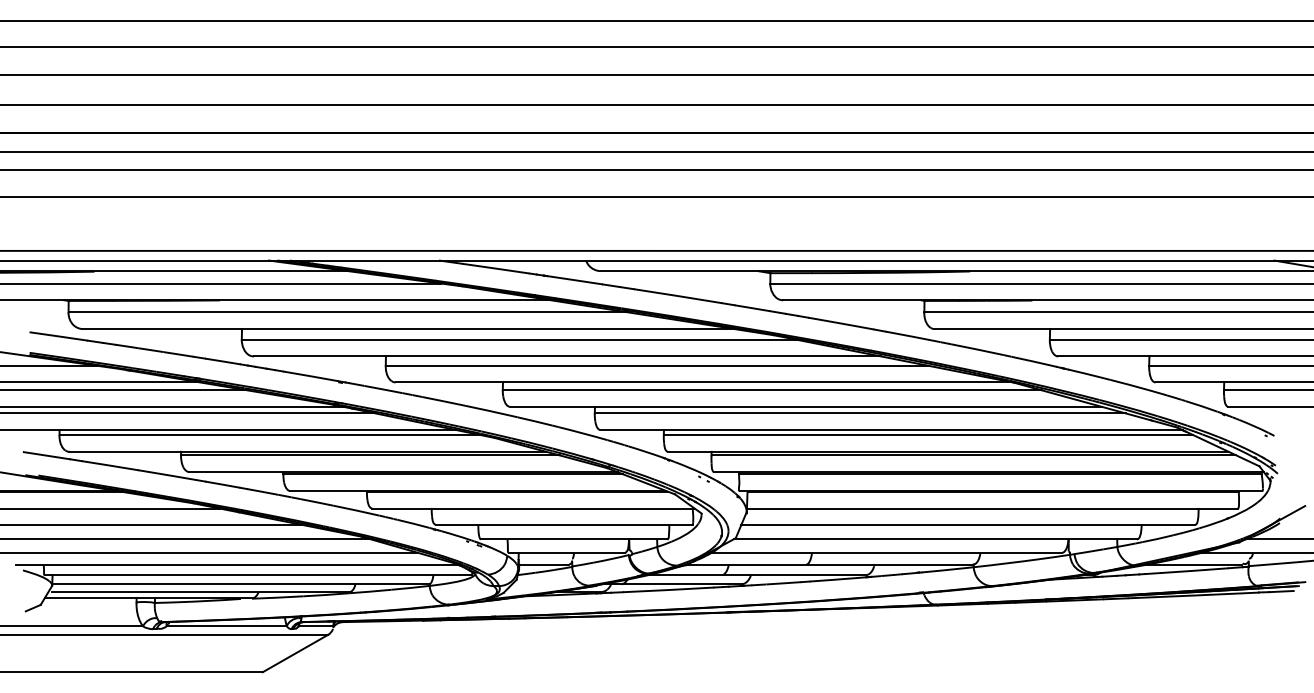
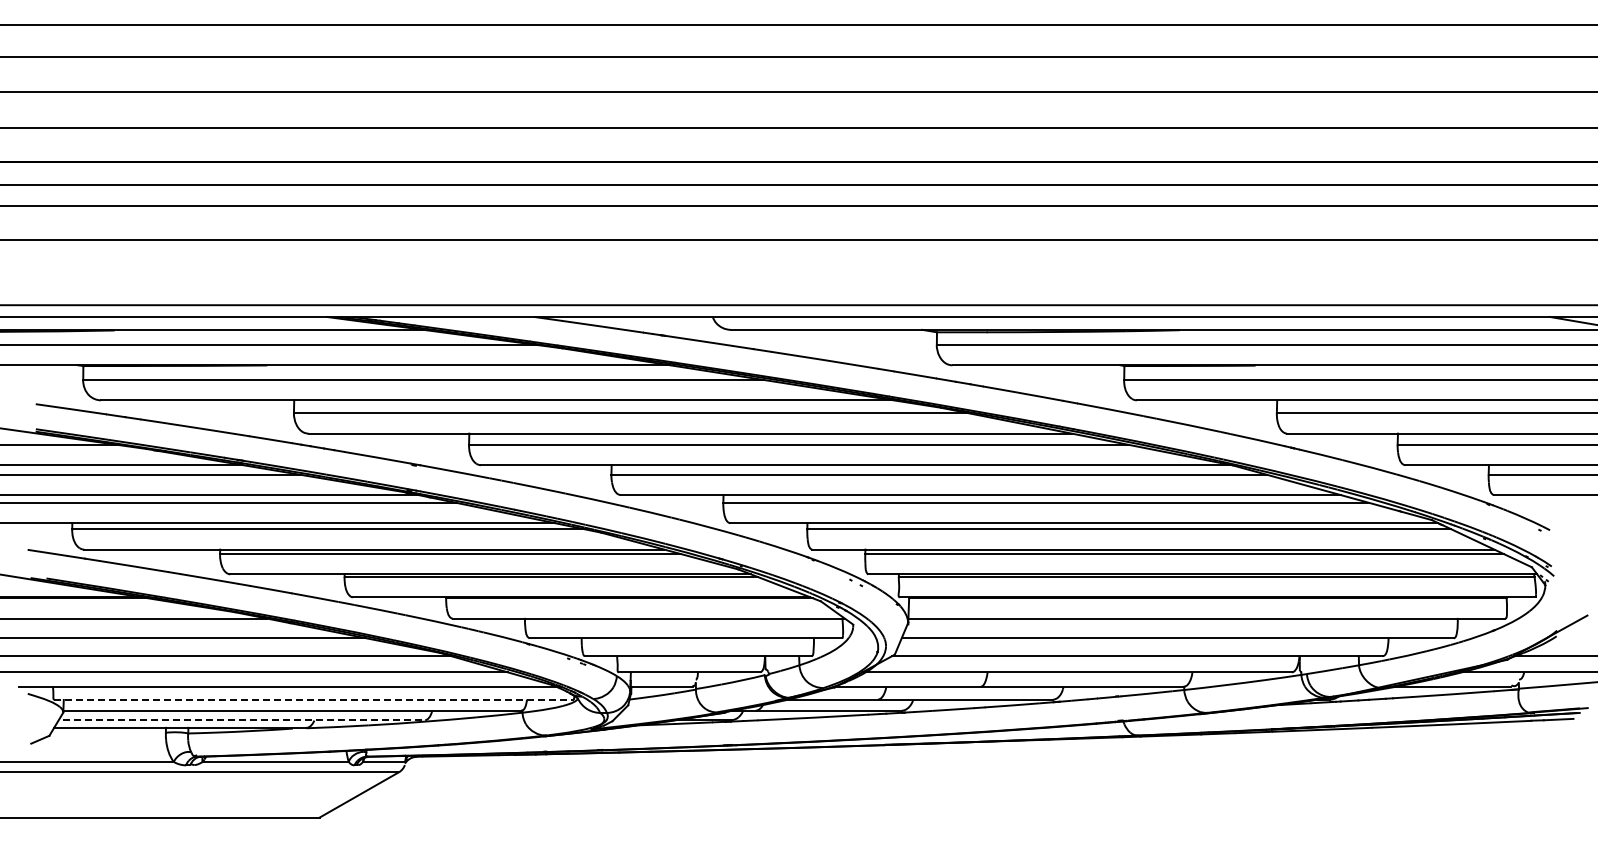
line: (257, 575) -> (313, 699), solid -> dashed
line: (201, 592) -> (244, 720), solid -> dashed

